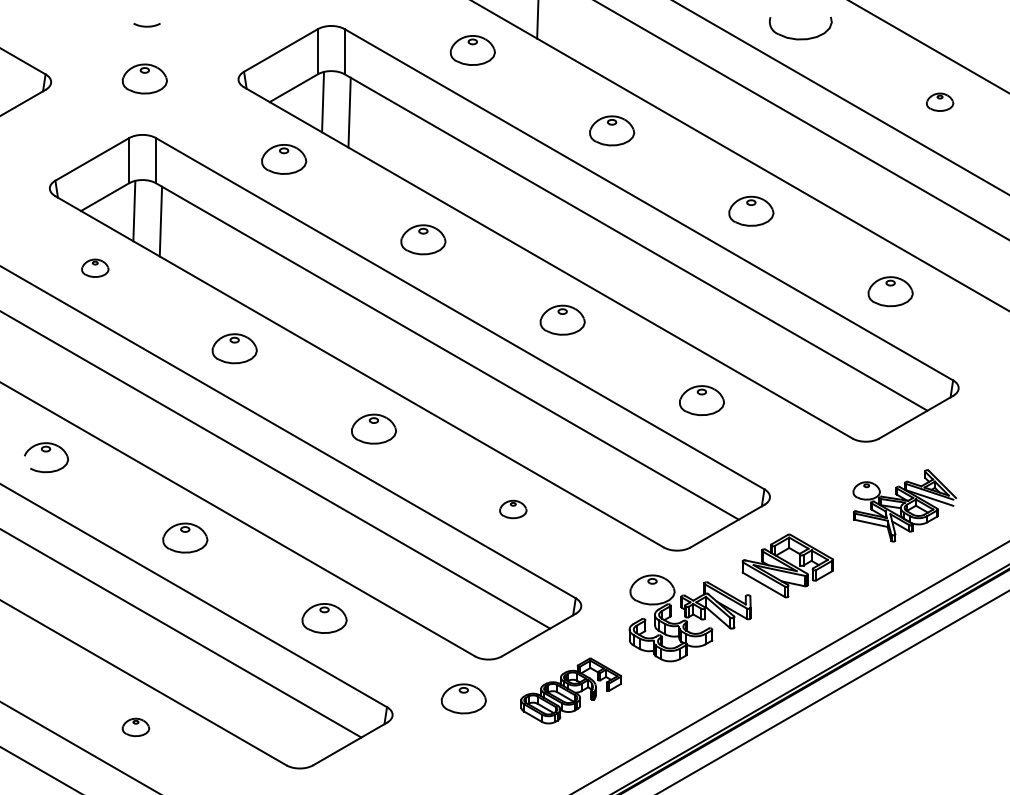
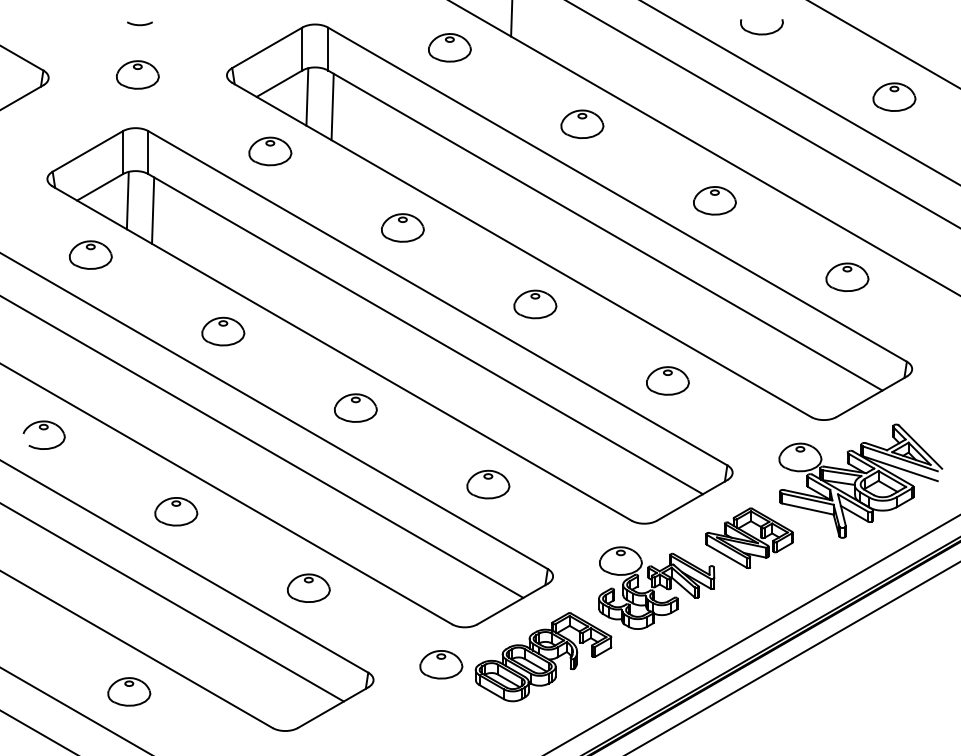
part: (800, 29) -> (761, 27), size x0.71
part: (940, 101) -> (894, 96), size x1.67
part: (95, 267) -> (90, 254), size x1.67
part: (904, 505) -> (860, 480), size x1.67
part: (513, 509) -> (488, 484), size x1.67
part: (571, 691) -> (543, 657), size x1.43
part: (136, 726) -> (129, 691), size x1.67

